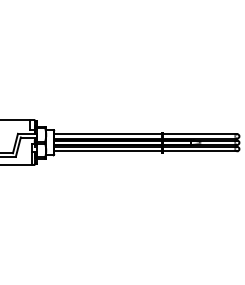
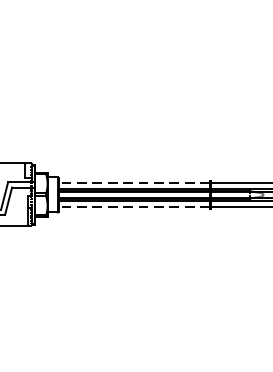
line: (107, 134) -> (133, 183), solid -> dashed
line: (107, 151) -> (133, 207), solid -> dashed

